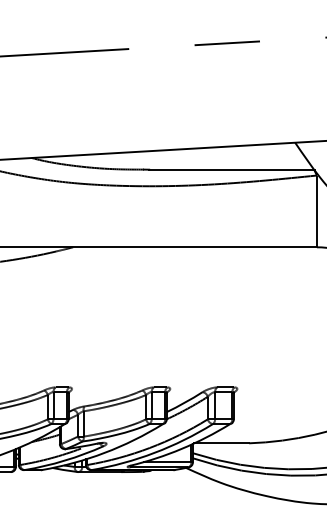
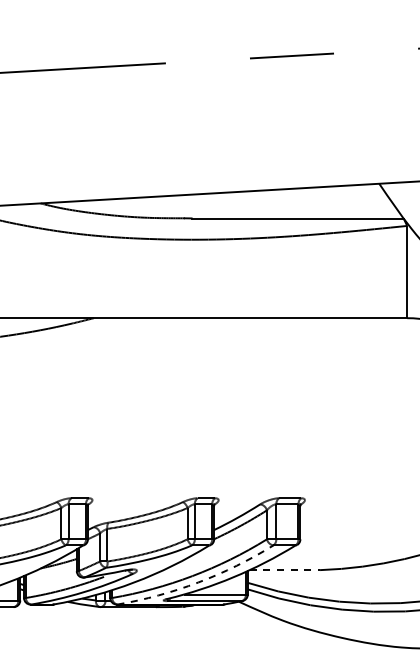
line: (222, 443) -> (285, 570), solid -> dashed
arc: (154, 452) -> (198, 582), solid -> dashed

